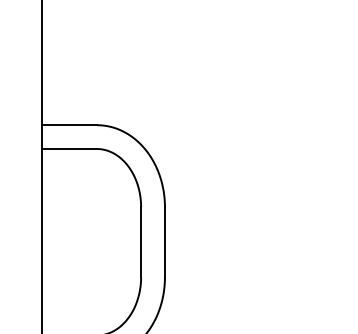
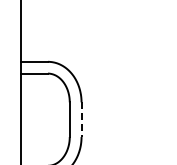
line: (164, 243) -> (81, 120), solid -> dashed

